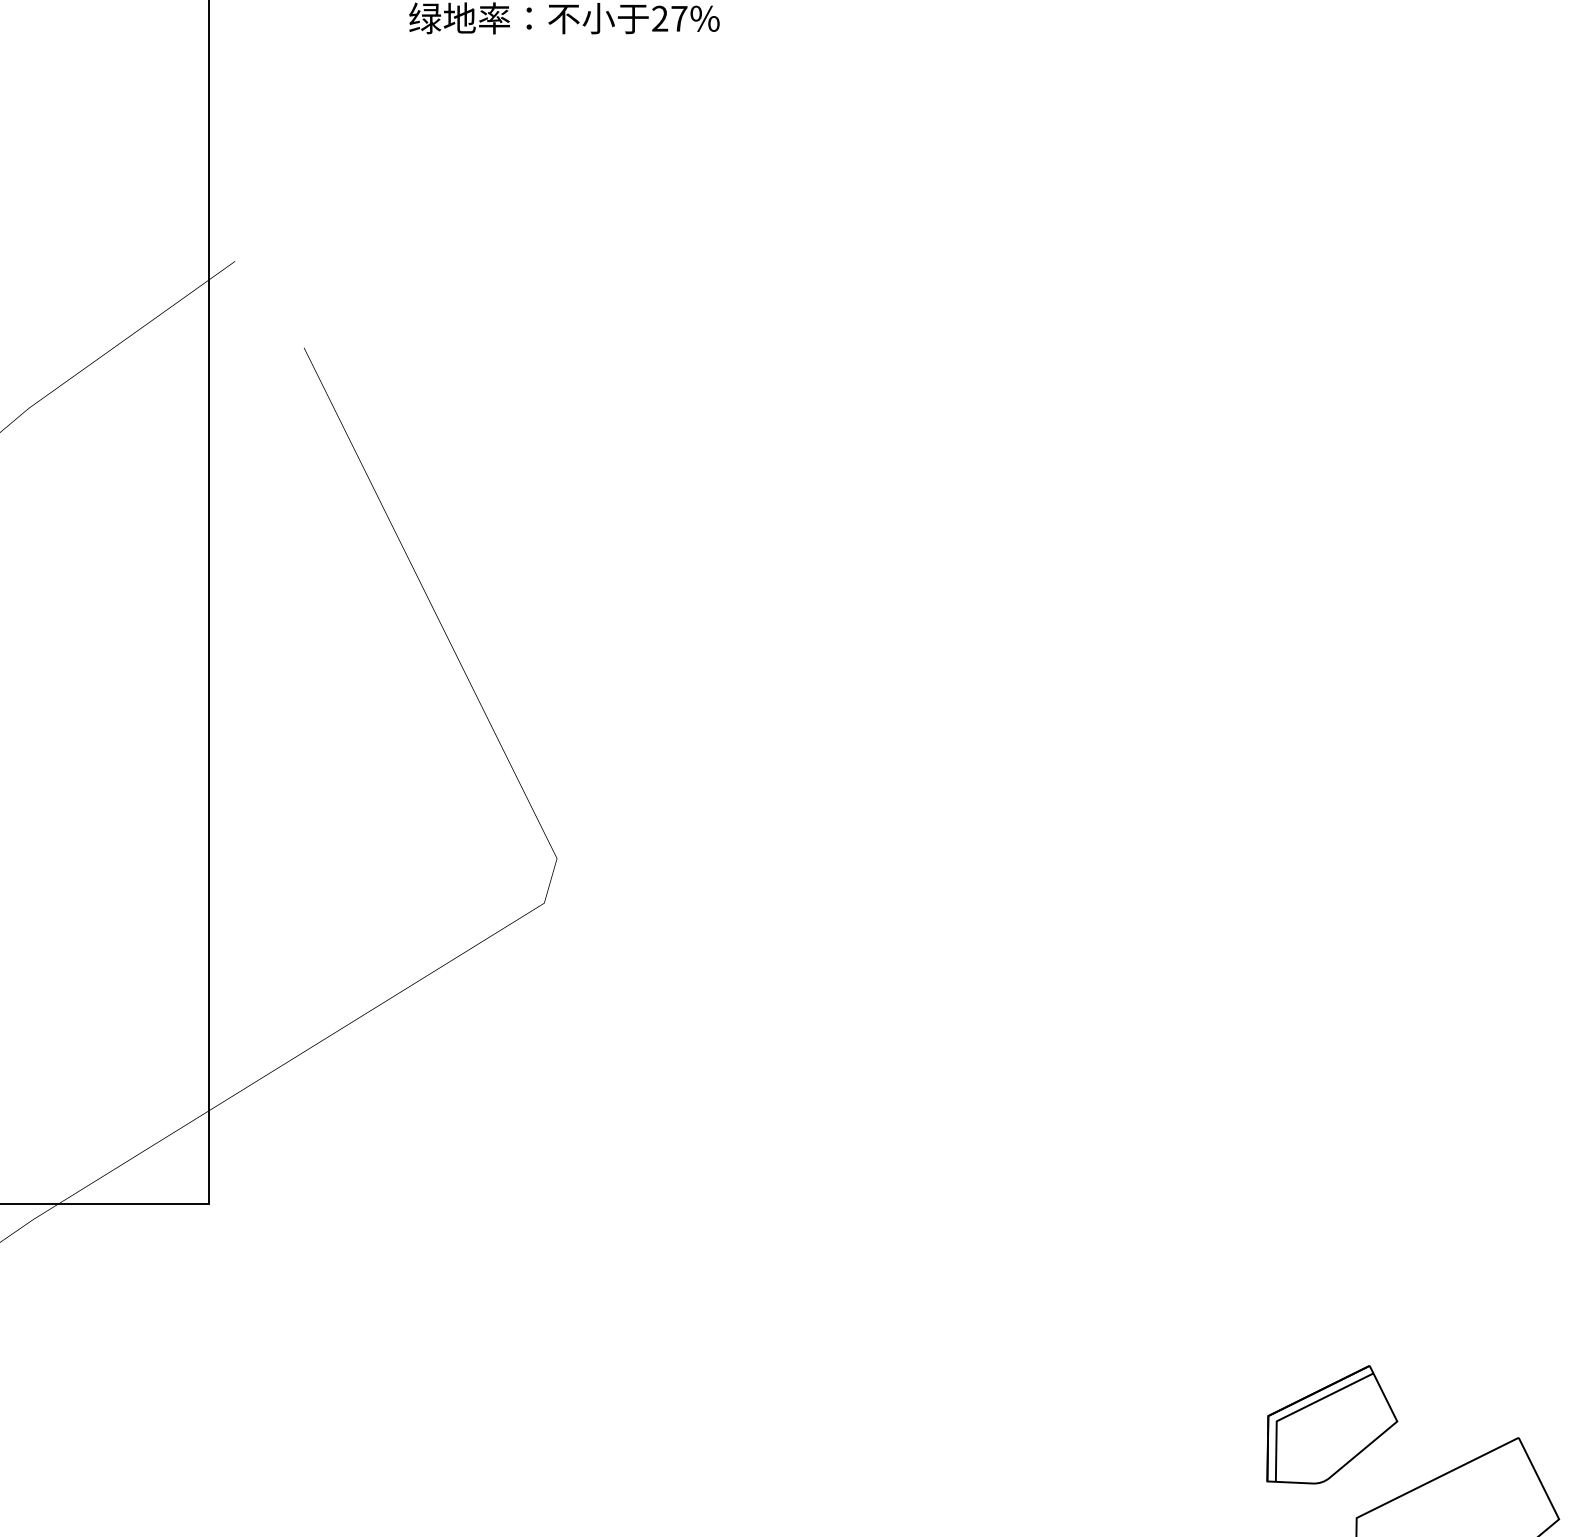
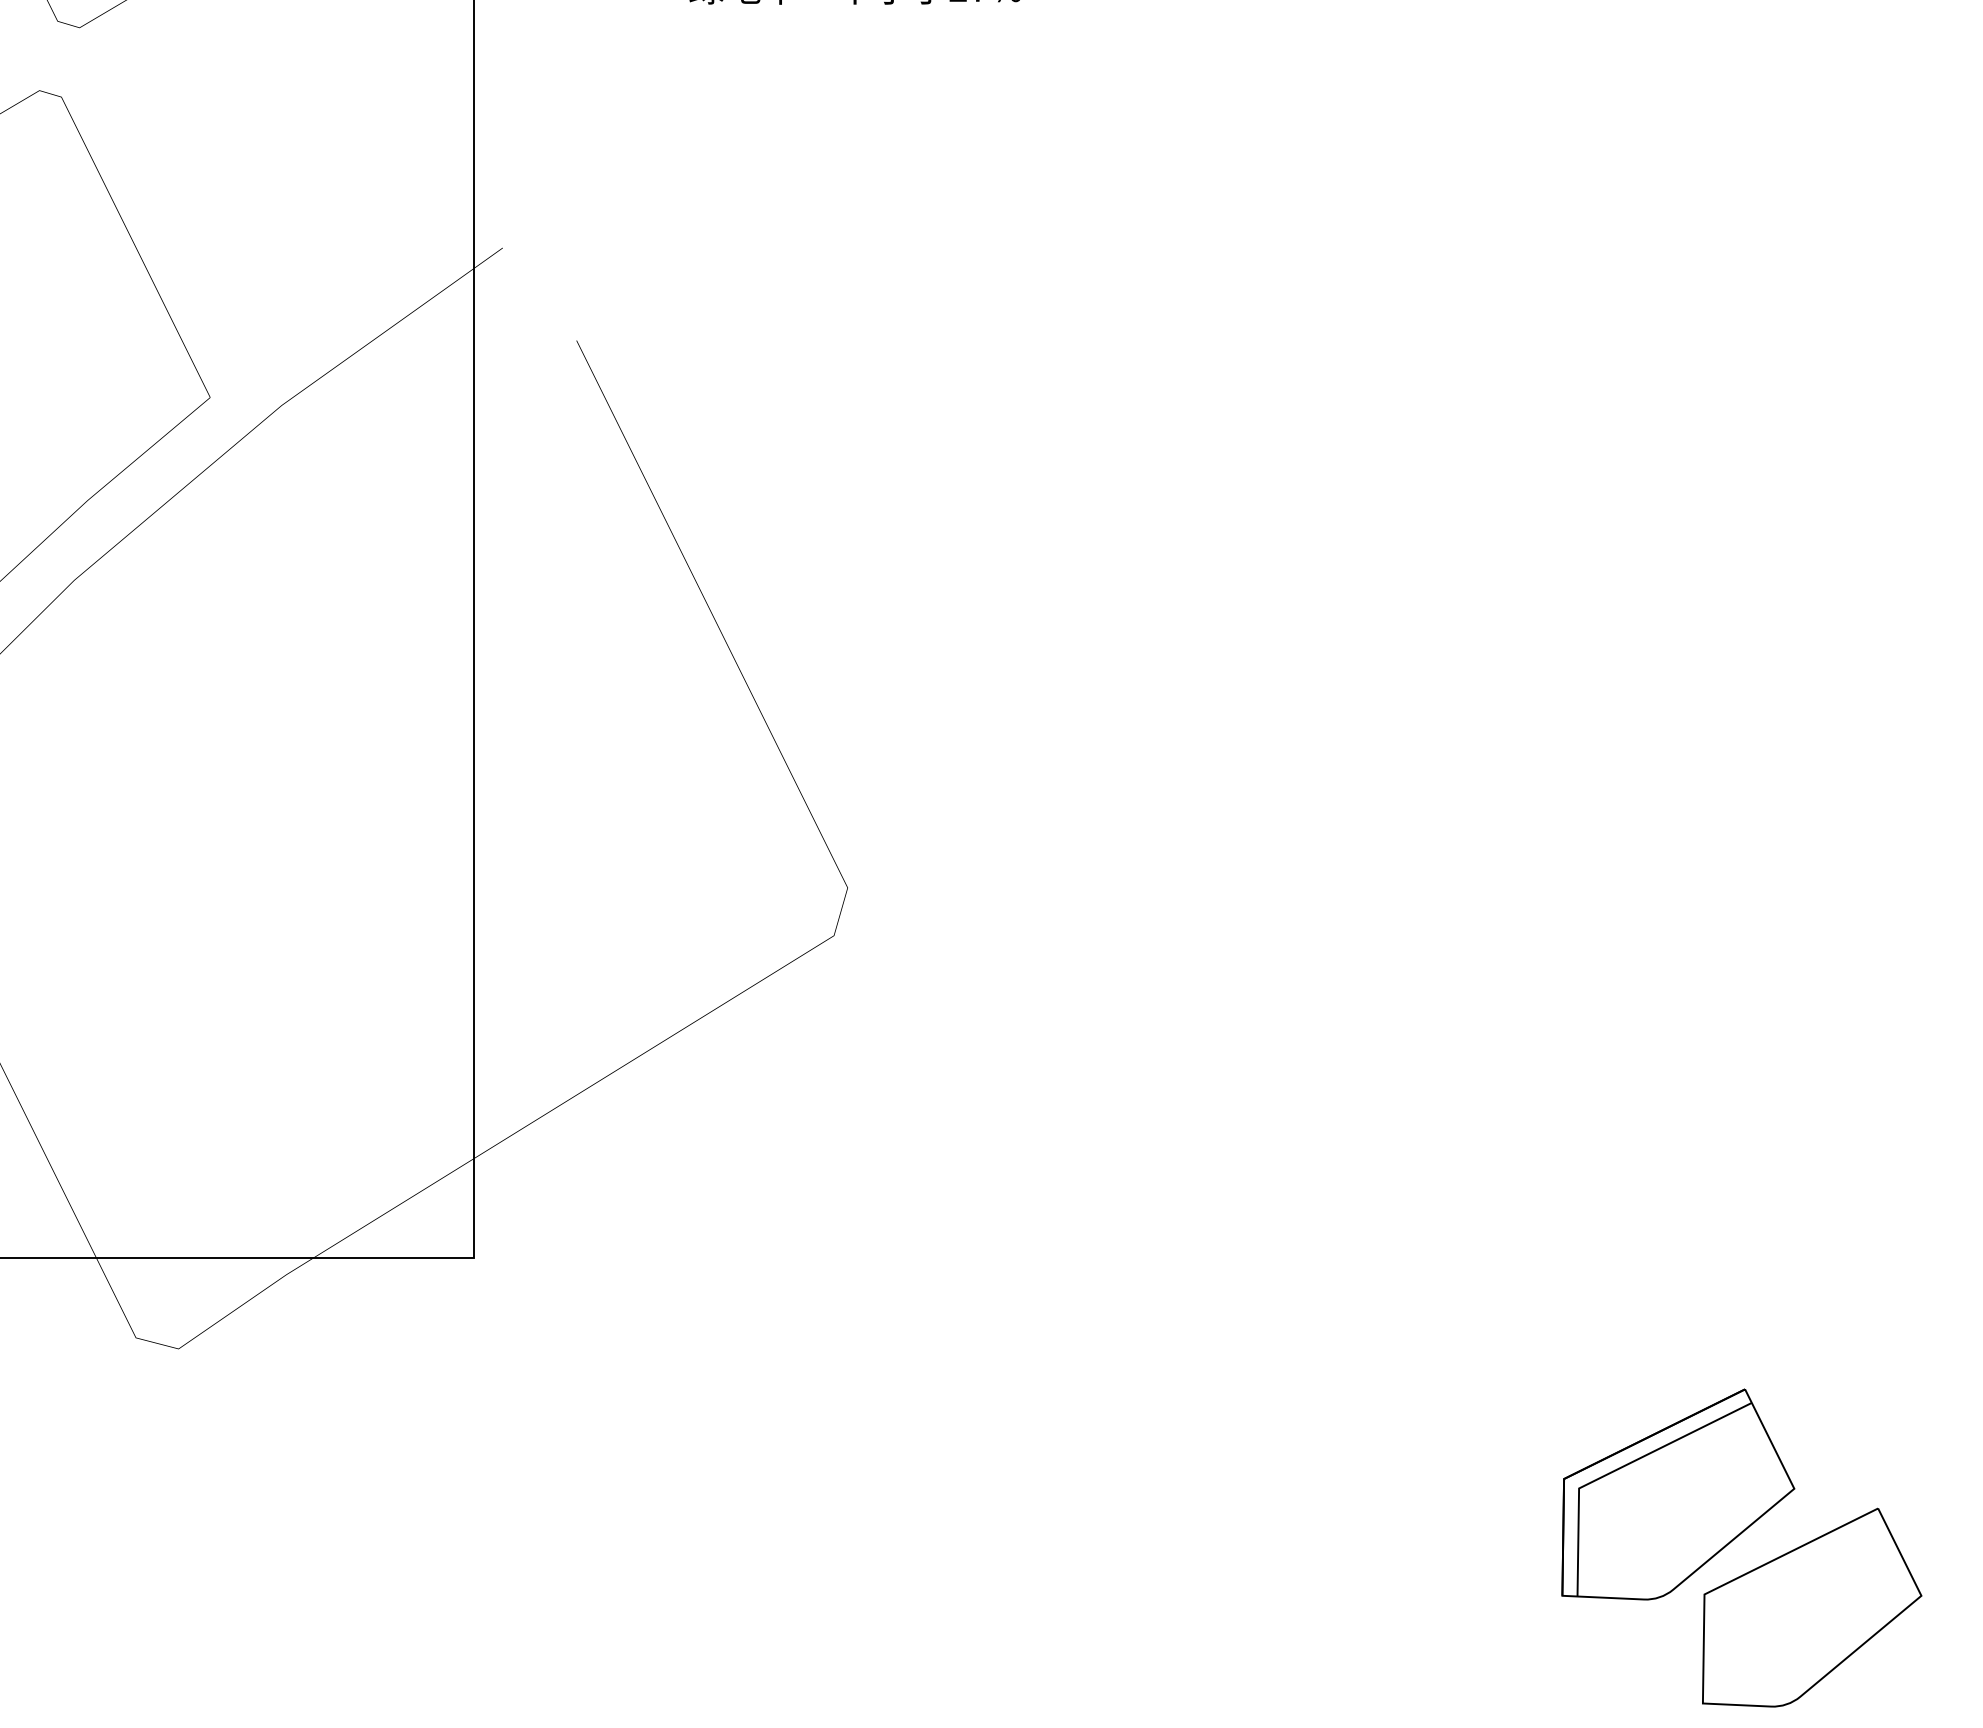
part: (1332, 1424) -> (1678, 1494), size x1.67

